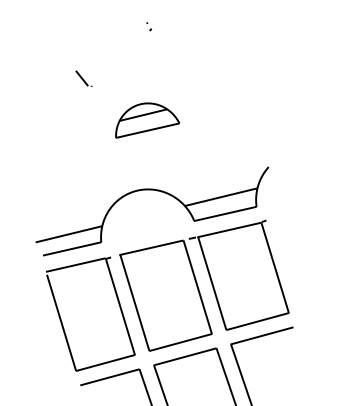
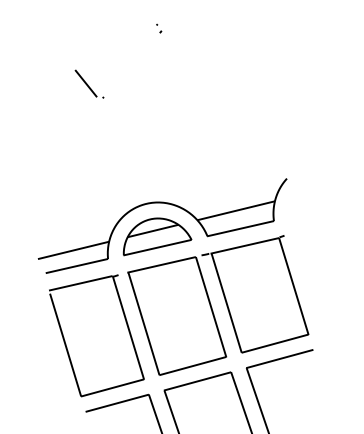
part: (83, 78) -> (89, 83), size x1.67
part: (147, 120) -> (157, 236), moved

